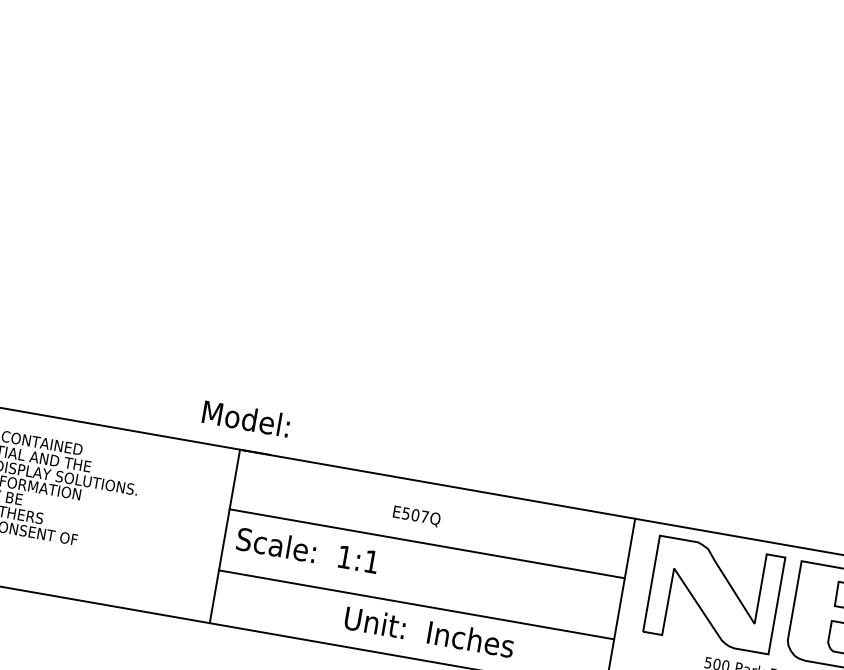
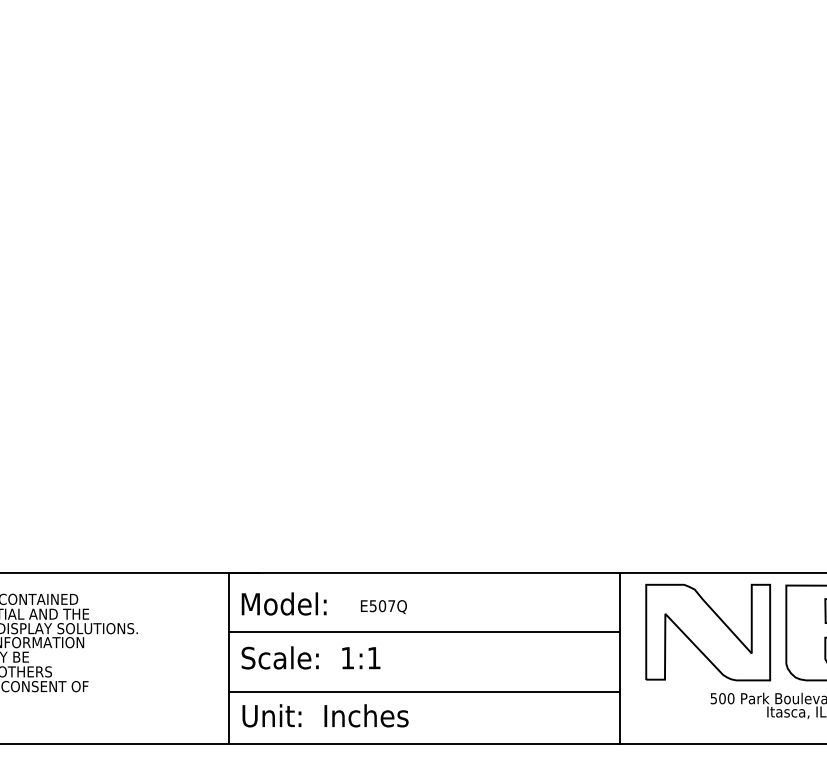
text: (245, 418) -> (283, 603), moved
text: (416, 516) -> (383, 607), moved
text: (429, 631) -> (325, 715), moved

